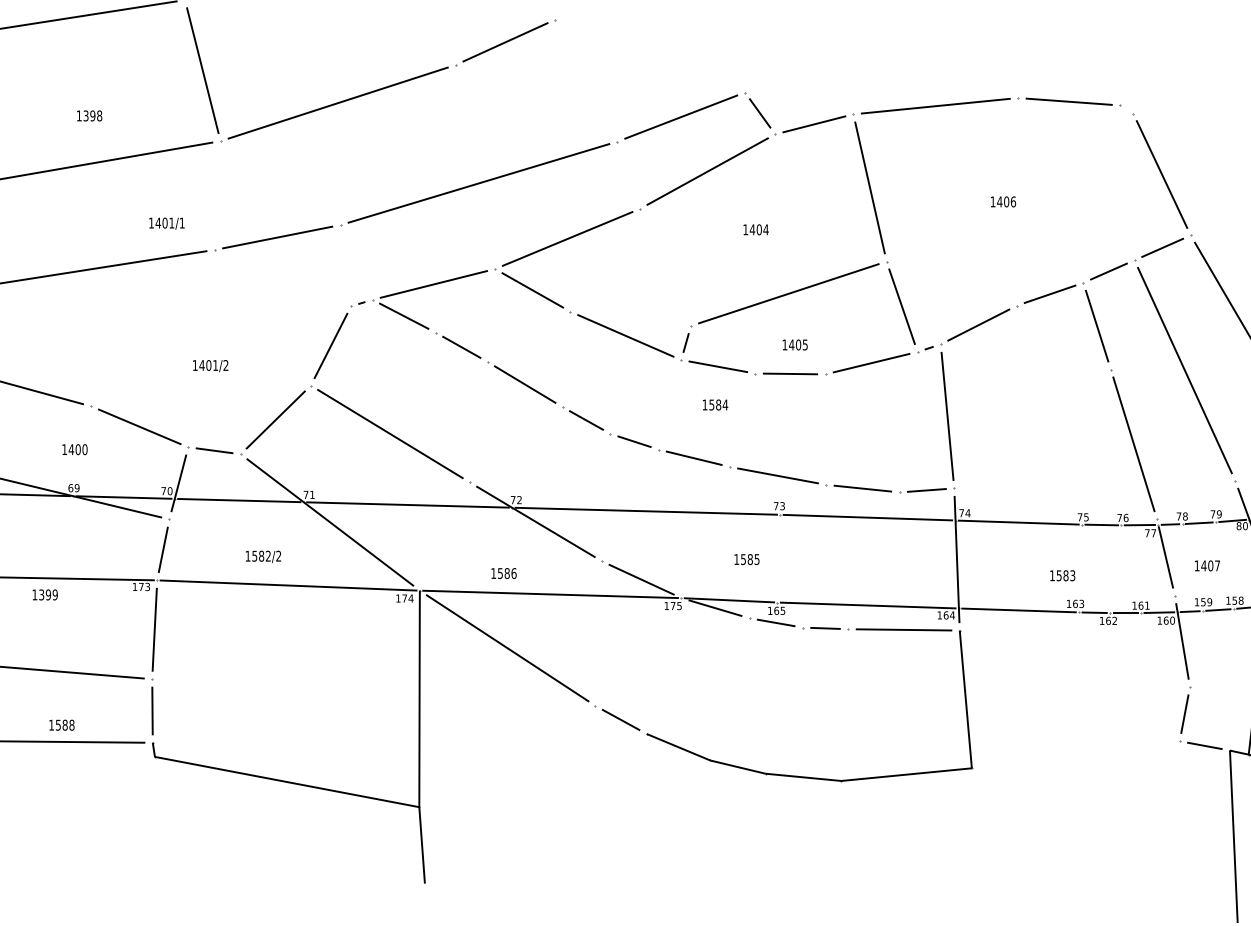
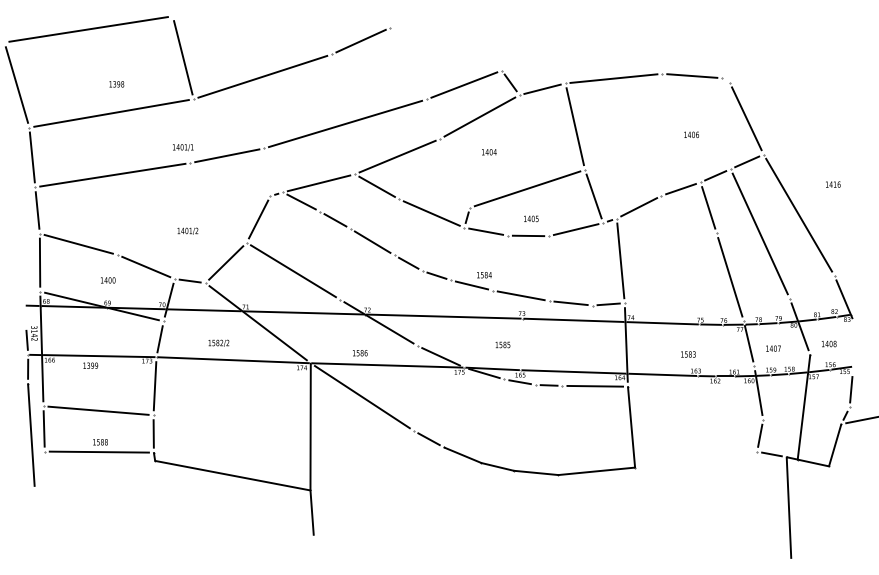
text: (1003, 201) -> (691, 134), moved
text: (167, 223) -> (183, 147), moved
text: (756, 230) -> (489, 152), moved
text: (715, 405) -> (484, 275), moved

